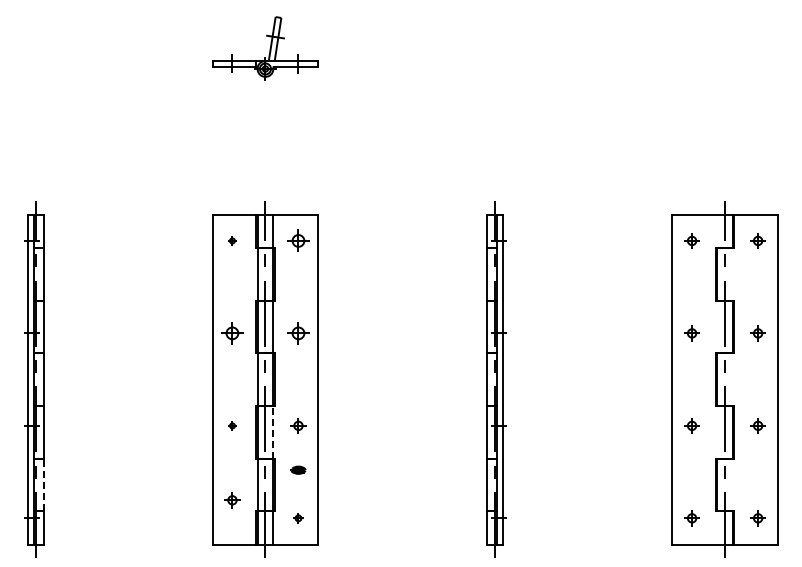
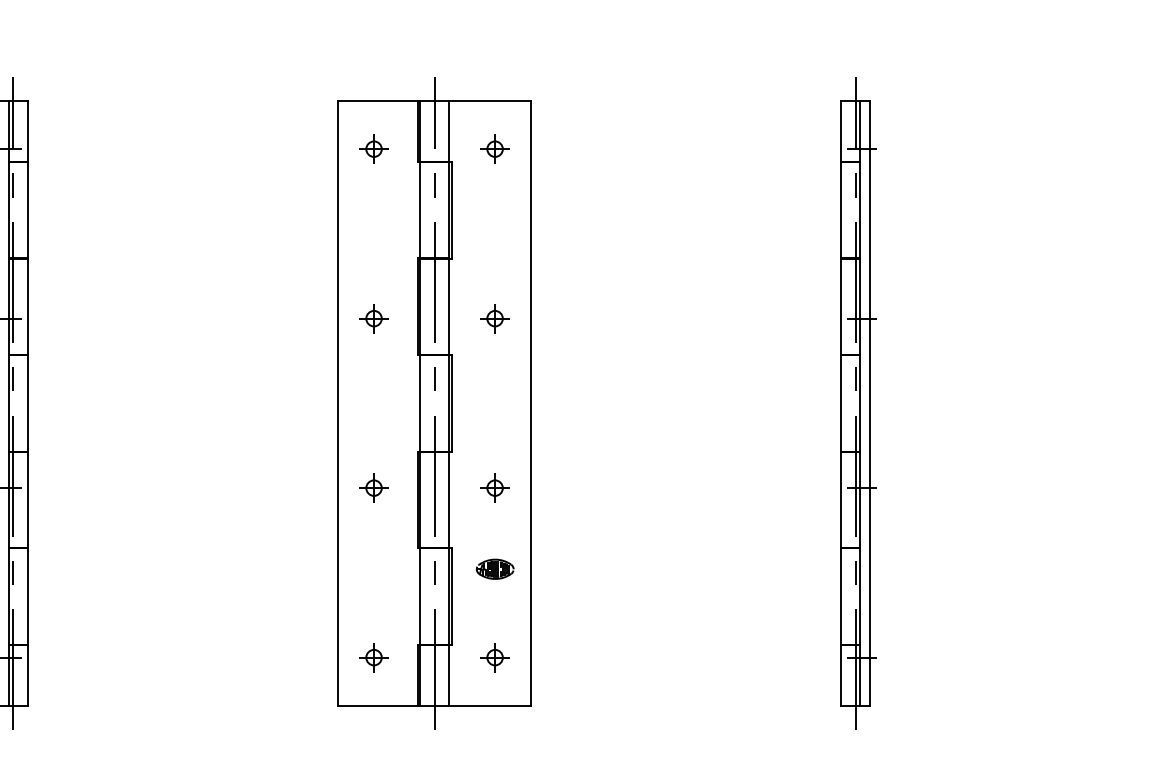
part: (232, 240) -> (374, 148), size x1.67
part: (298, 240) -> (495, 148), size x0.71
part: (232, 333) -> (374, 318), size x0.71
part: (298, 333) -> (495, 318), size x0.71
part: (232, 425) -> (374, 487), size x1.67
line: (273, 431) -> (449, 498), dashed -> solid
part: (298, 470) -> (495, 569), size x1.43
line: (43, 484) -> (27, 595), dashed -> solid
part: (232, 500) -> (374, 657), moved
part: (298, 518) -> (495, 657), size x1.43

